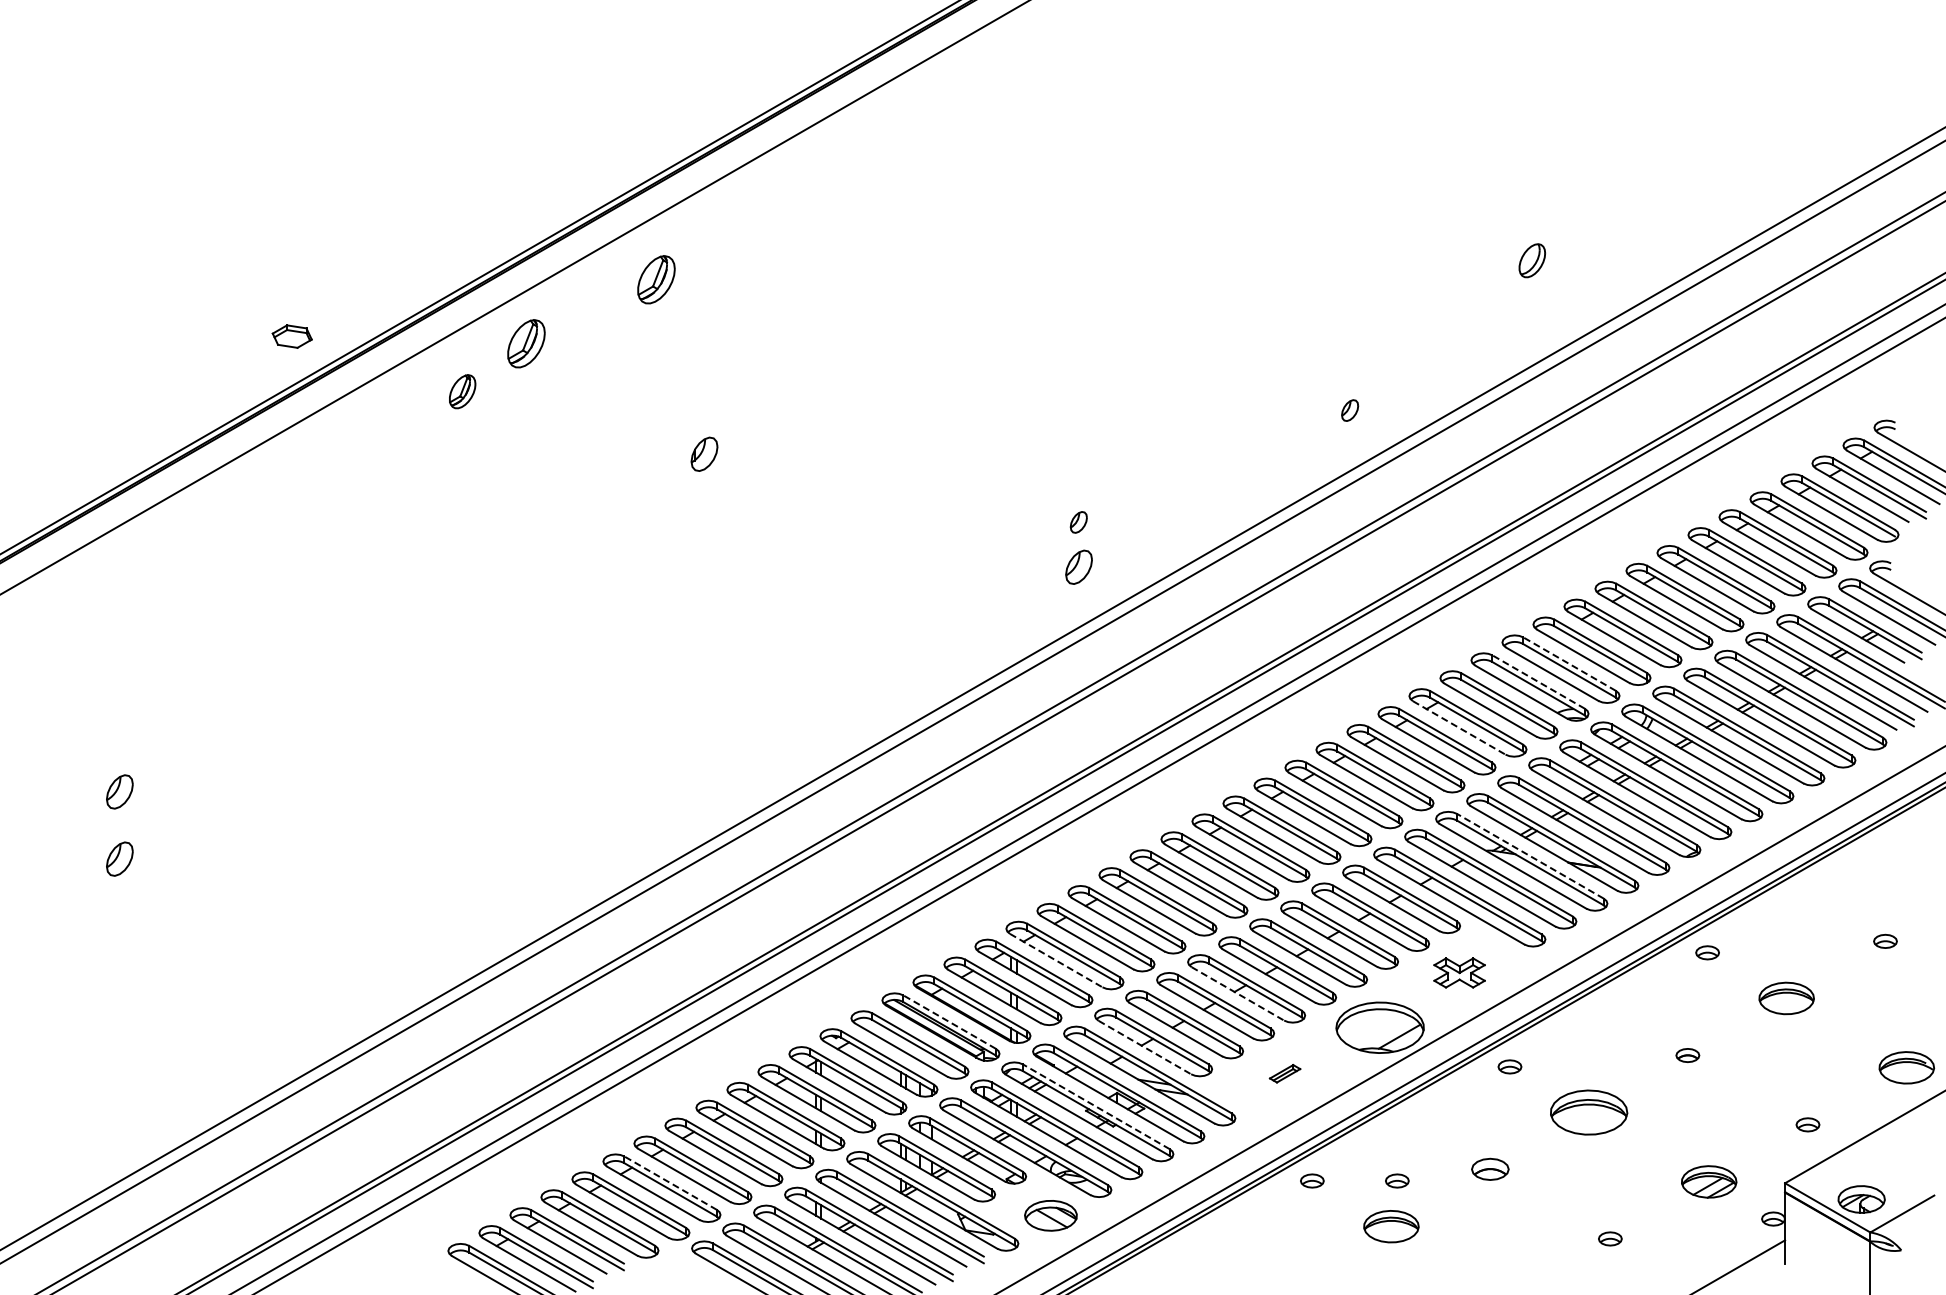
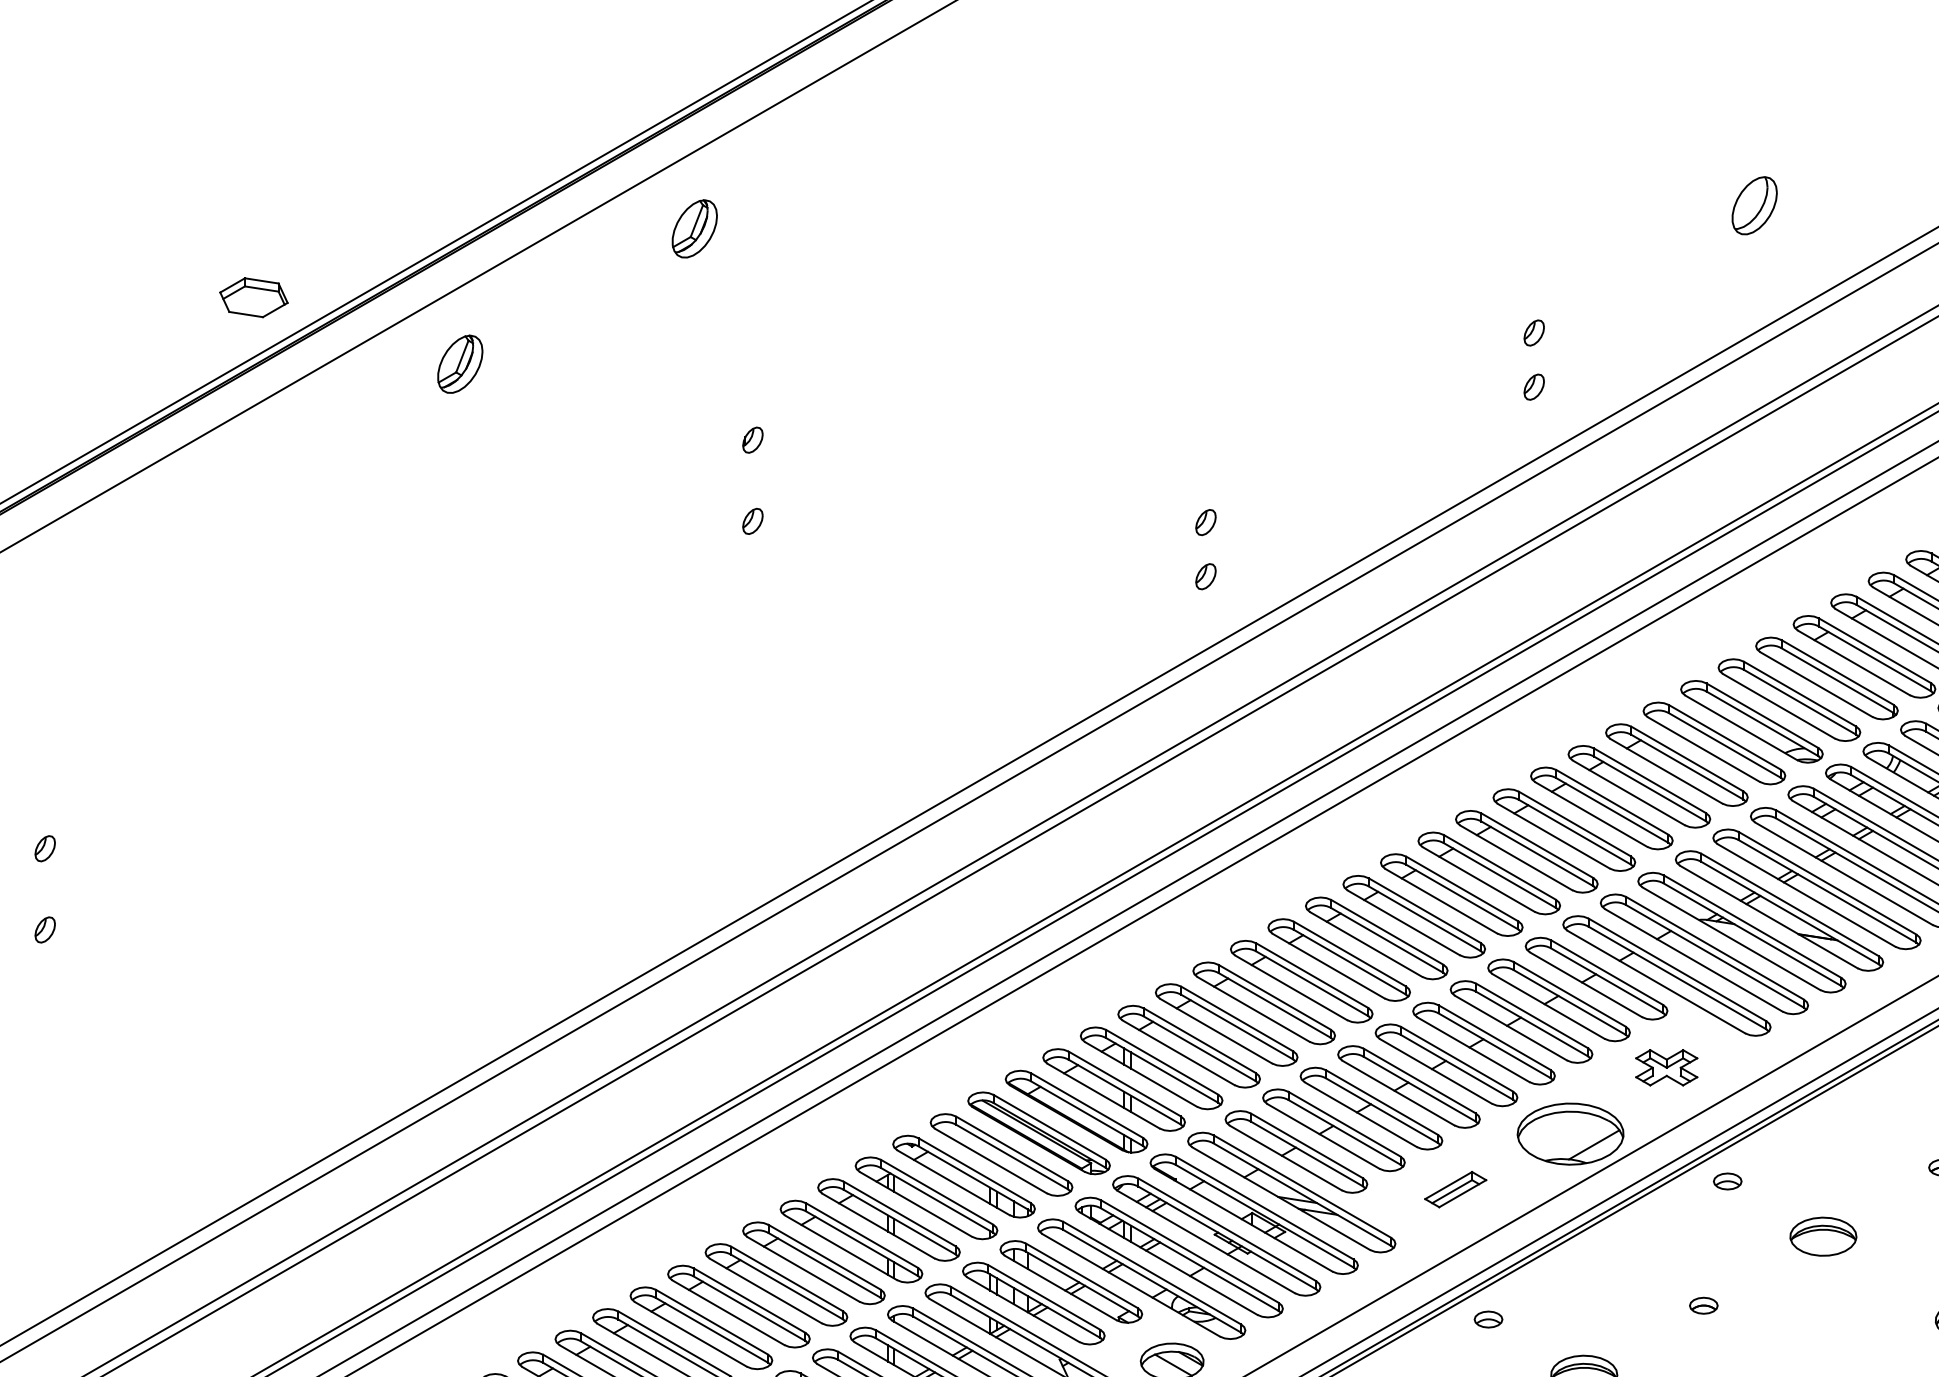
part: (1532, 260) -> (1754, 205), size x1.43
part: (292, 336) -> (254, 297), size x1.43
part: (526, 343) -> (537, 306), removed
part: (1350, 365) -> (1534, 332), added
part: (462, 391) -> (460, 364), size x1.43
part: (704, 454) -> (752, 440), size x0.62
part: (704, 521) -> (752, 521), added
part: (1078, 566) -> (1205, 575), size x0.62
line: (1569, 663) -> (1799, 693), dashed -> solid
line: (1538, 681) -> (1762, 715), dashed -> solid
line: (1459, 728) -> (1666, 771), dashed -> solid
part: (119, 791) -> (44, 848), size x0.62
line: (1530, 856) -> (1752, 926), dashed -> solid
part: (119, 858) -> (44, 929), size x0.62
line: (1056, 960) -> (1178, 1052), dashed -> solid
line: (1238, 994) -> (1399, 1093), dashed -> solid
line: (949, 1021) -> (1049, 1126), dashed -> solid
line: (1145, 1047) -> (1286, 1157), dashed -> solid
part: (1284, 1073) -> (1454, 1189), size x1.67
line: (1096, 1106) -> (1227, 1229), dashed -> solid
part: (1588, 1112) -> (1822, 1236), size x0.71
part: (1489, 1169) -> (1702, 1305), size x0.62
part: (1397, 1180) -> (1591, 1318), removed
line: (670, 1182) -> (711, 1321), dashed -> solid

